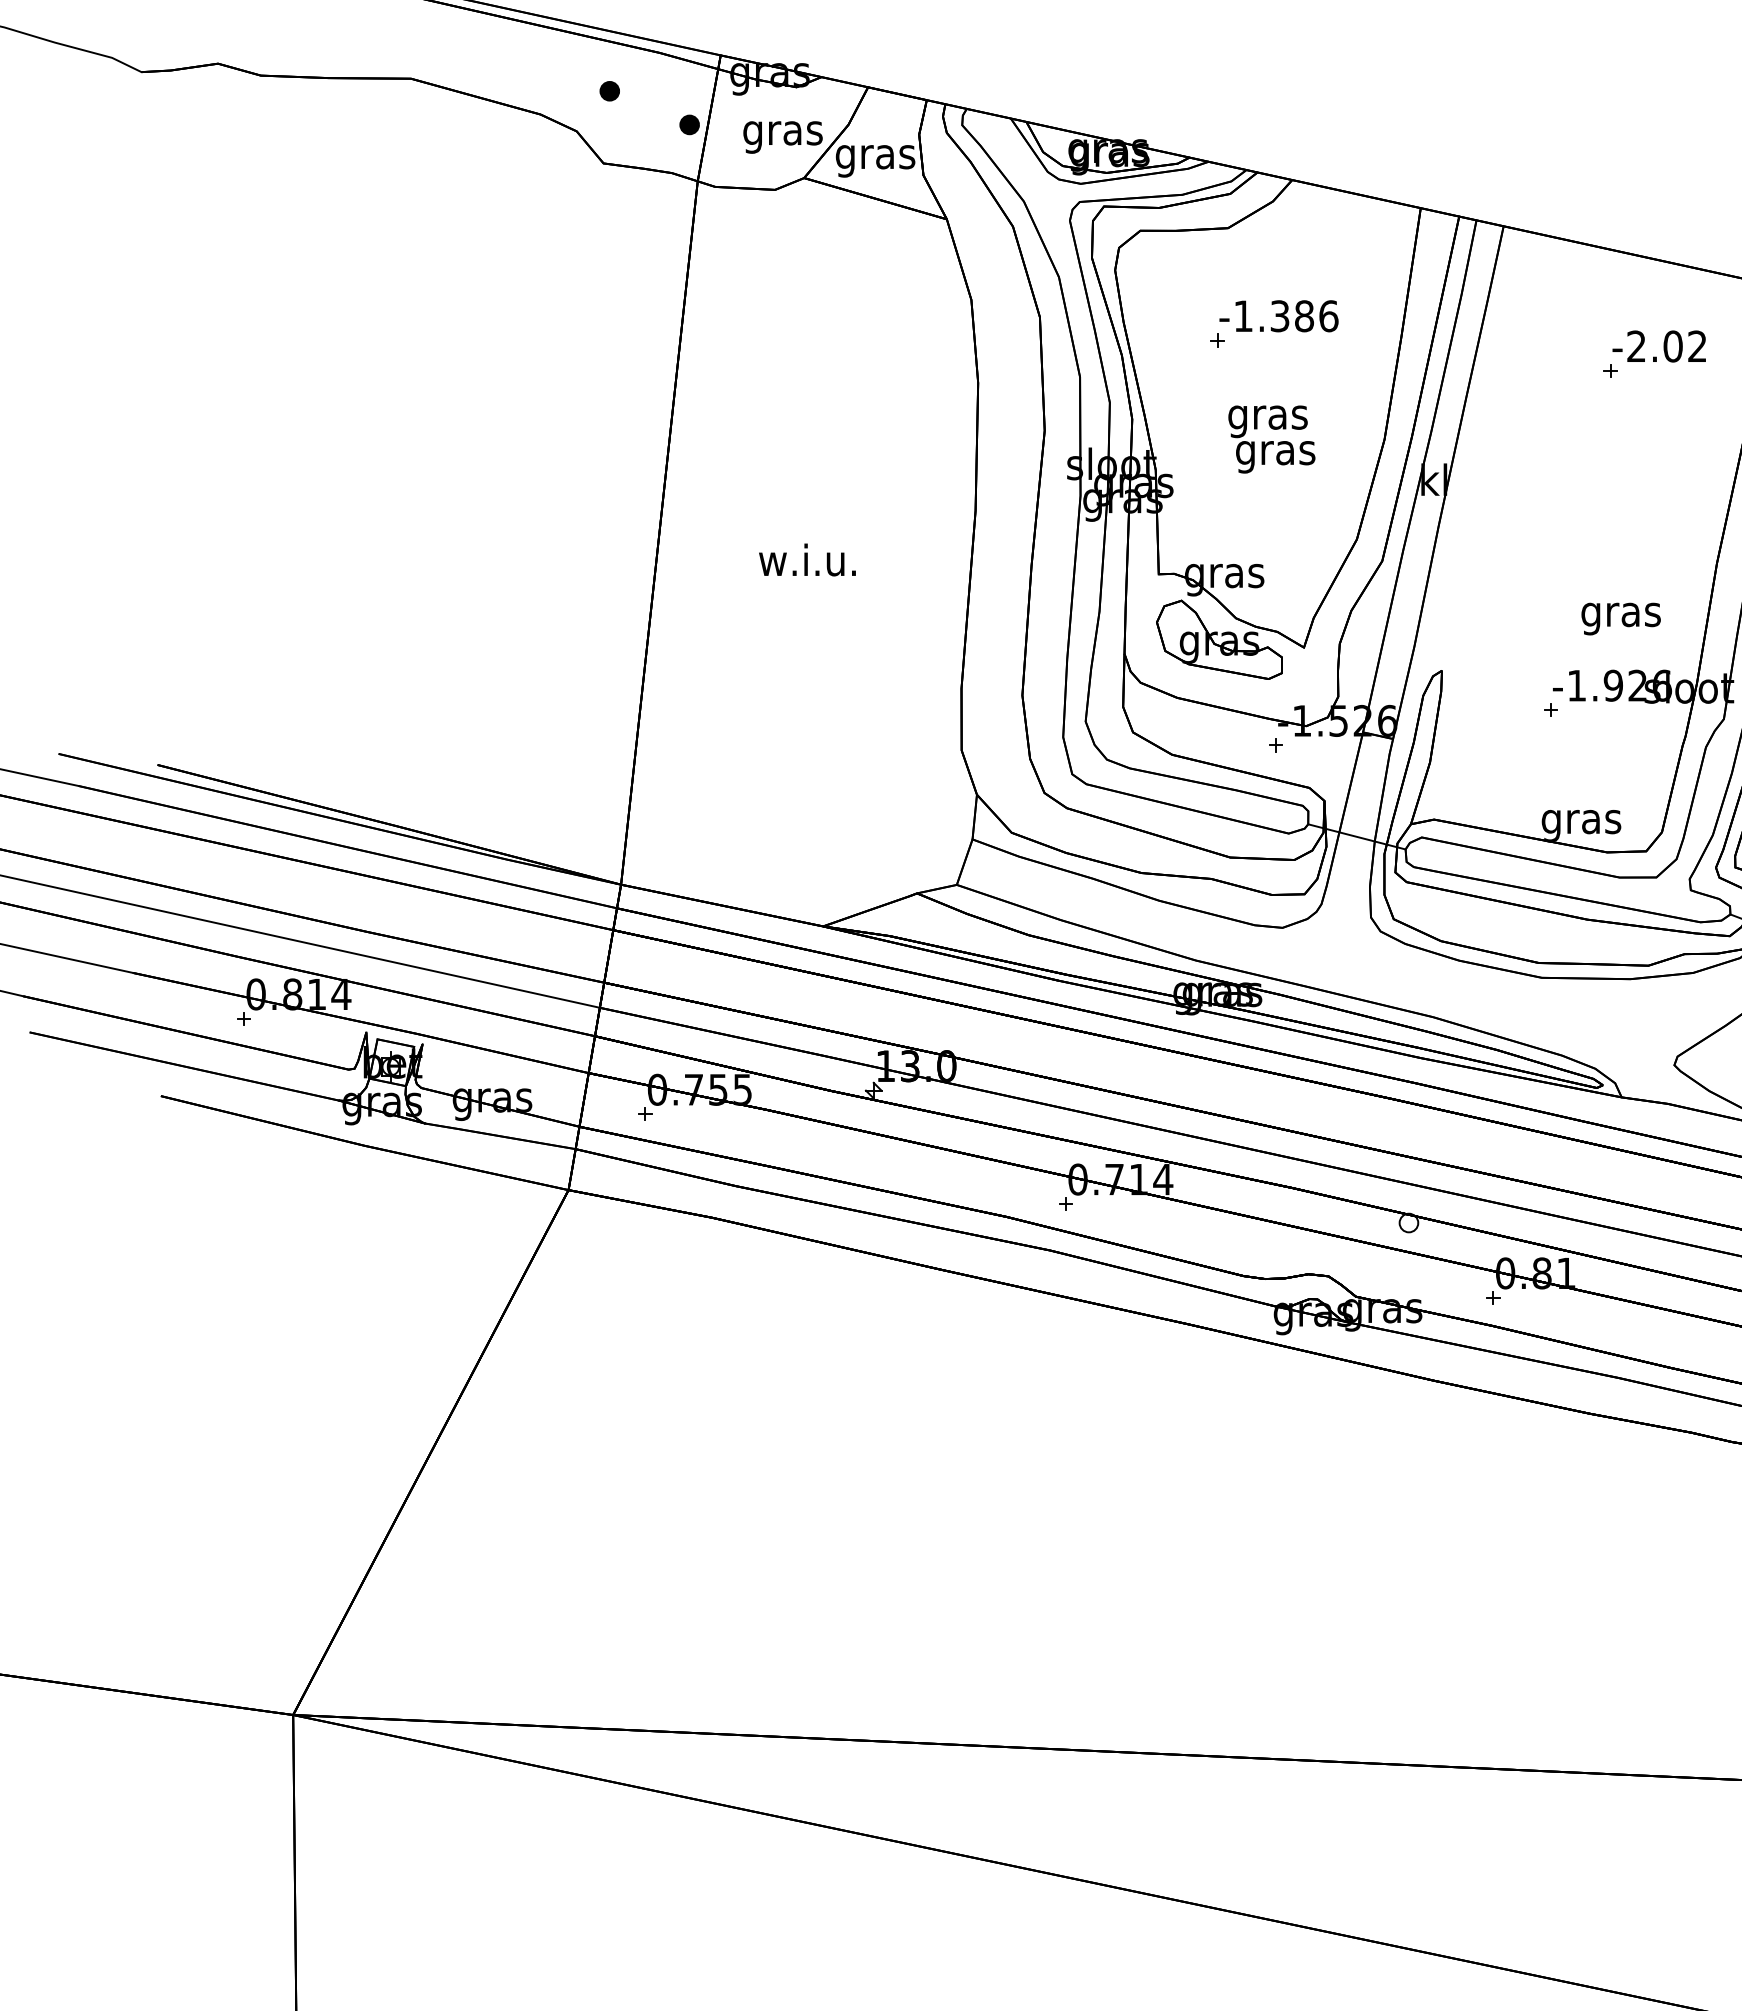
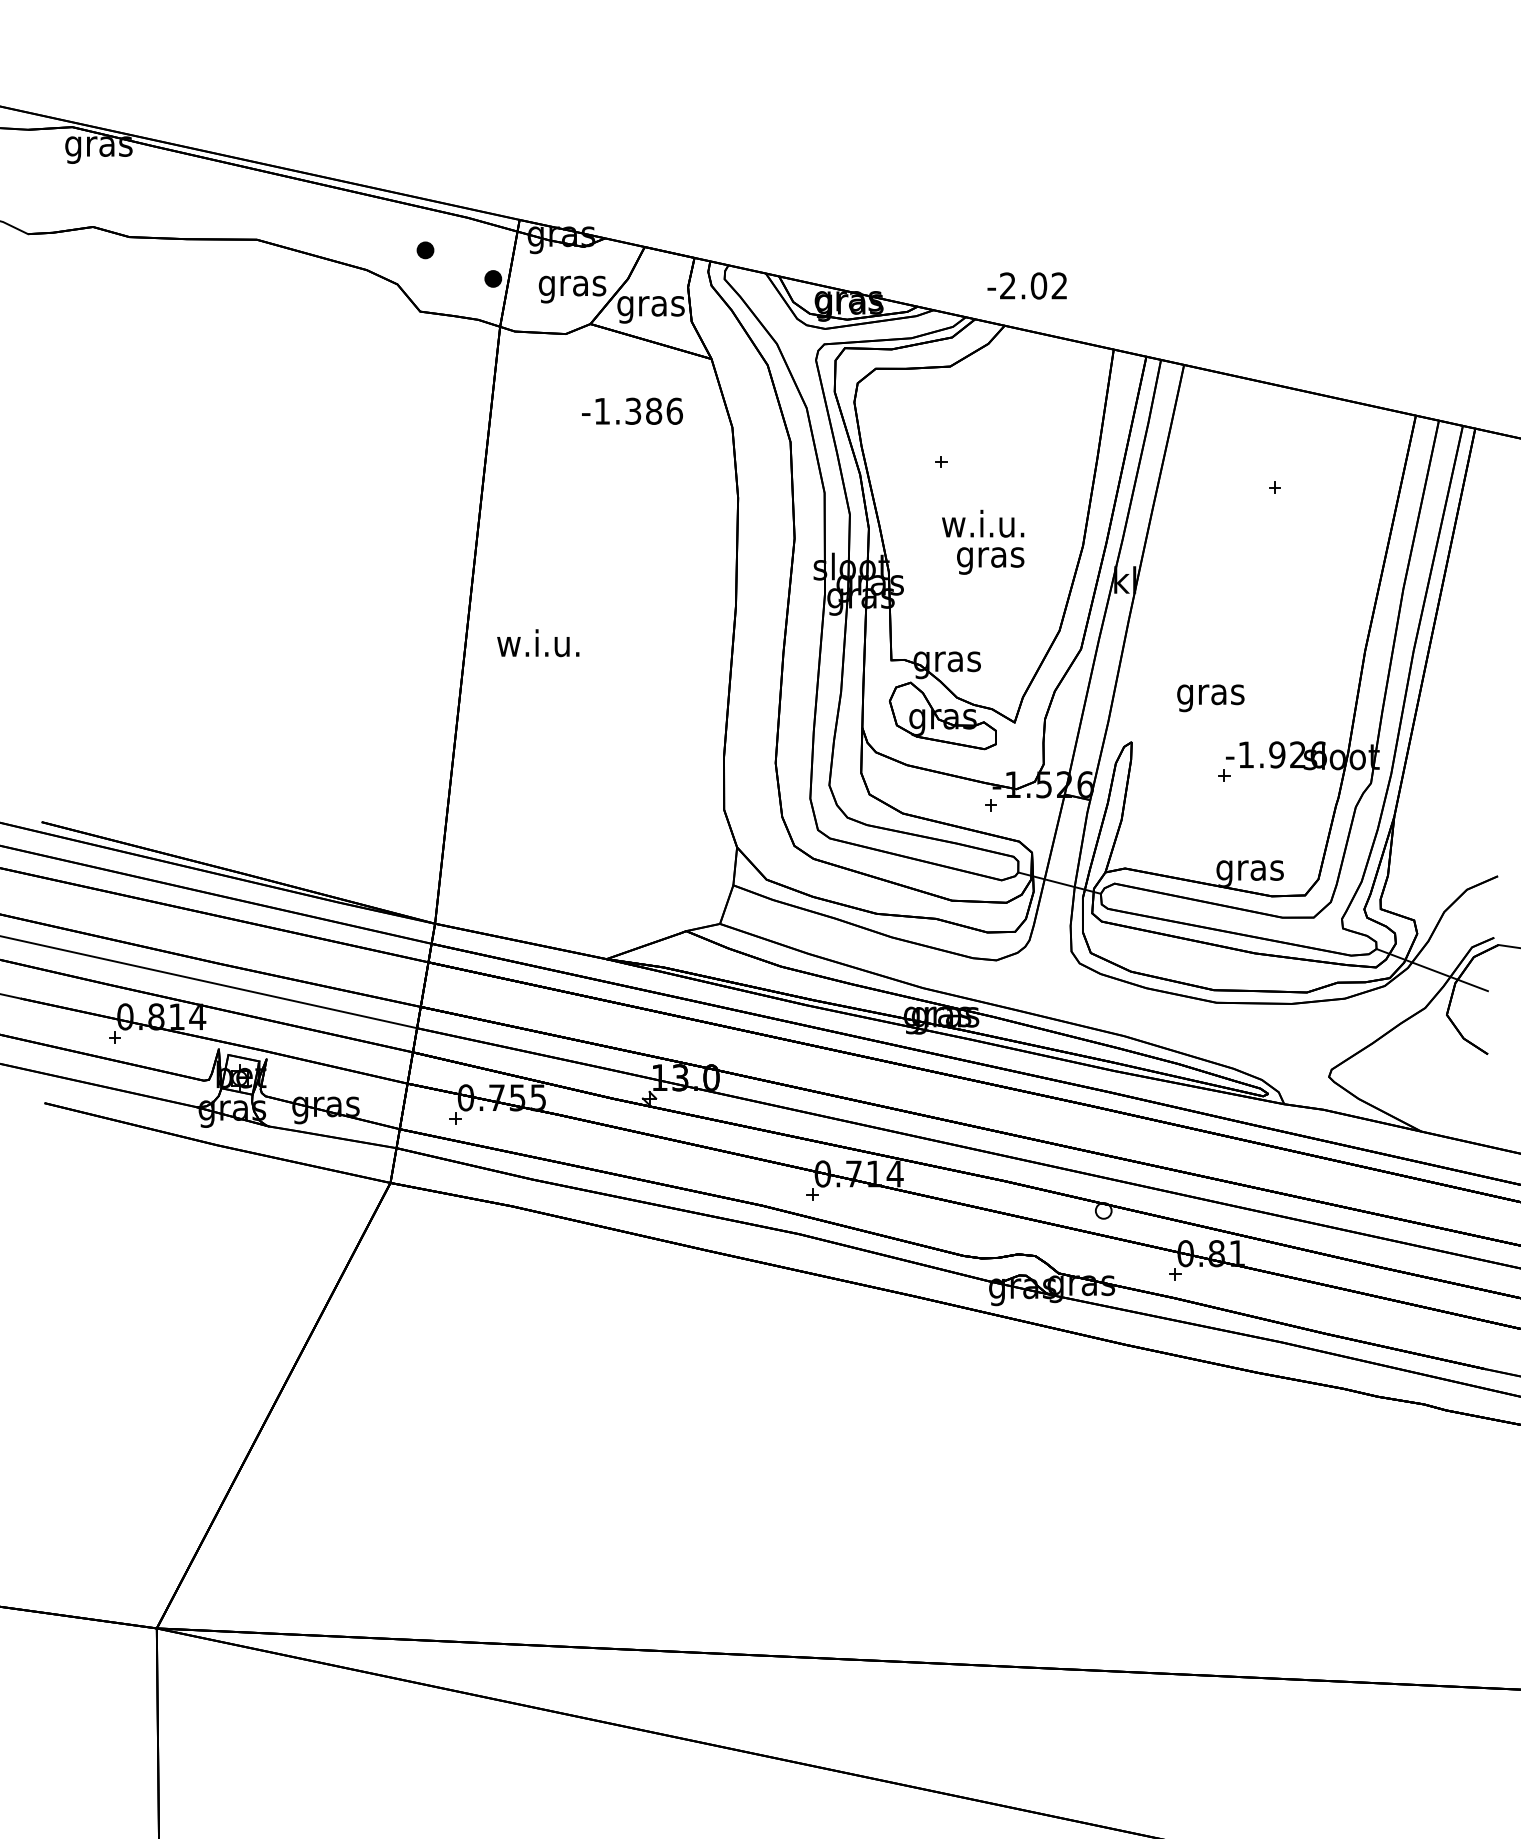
text: (1279, 315) -> (632, 410), moved
text: (1658, 345) -> (1026, 285), moved
text: (1267, 416) -> (983, 526), gras -> w.i.u.
text: (807, 560) -> (538, 643), moved
text: (1620, 619) -> (1210, 698), moved

